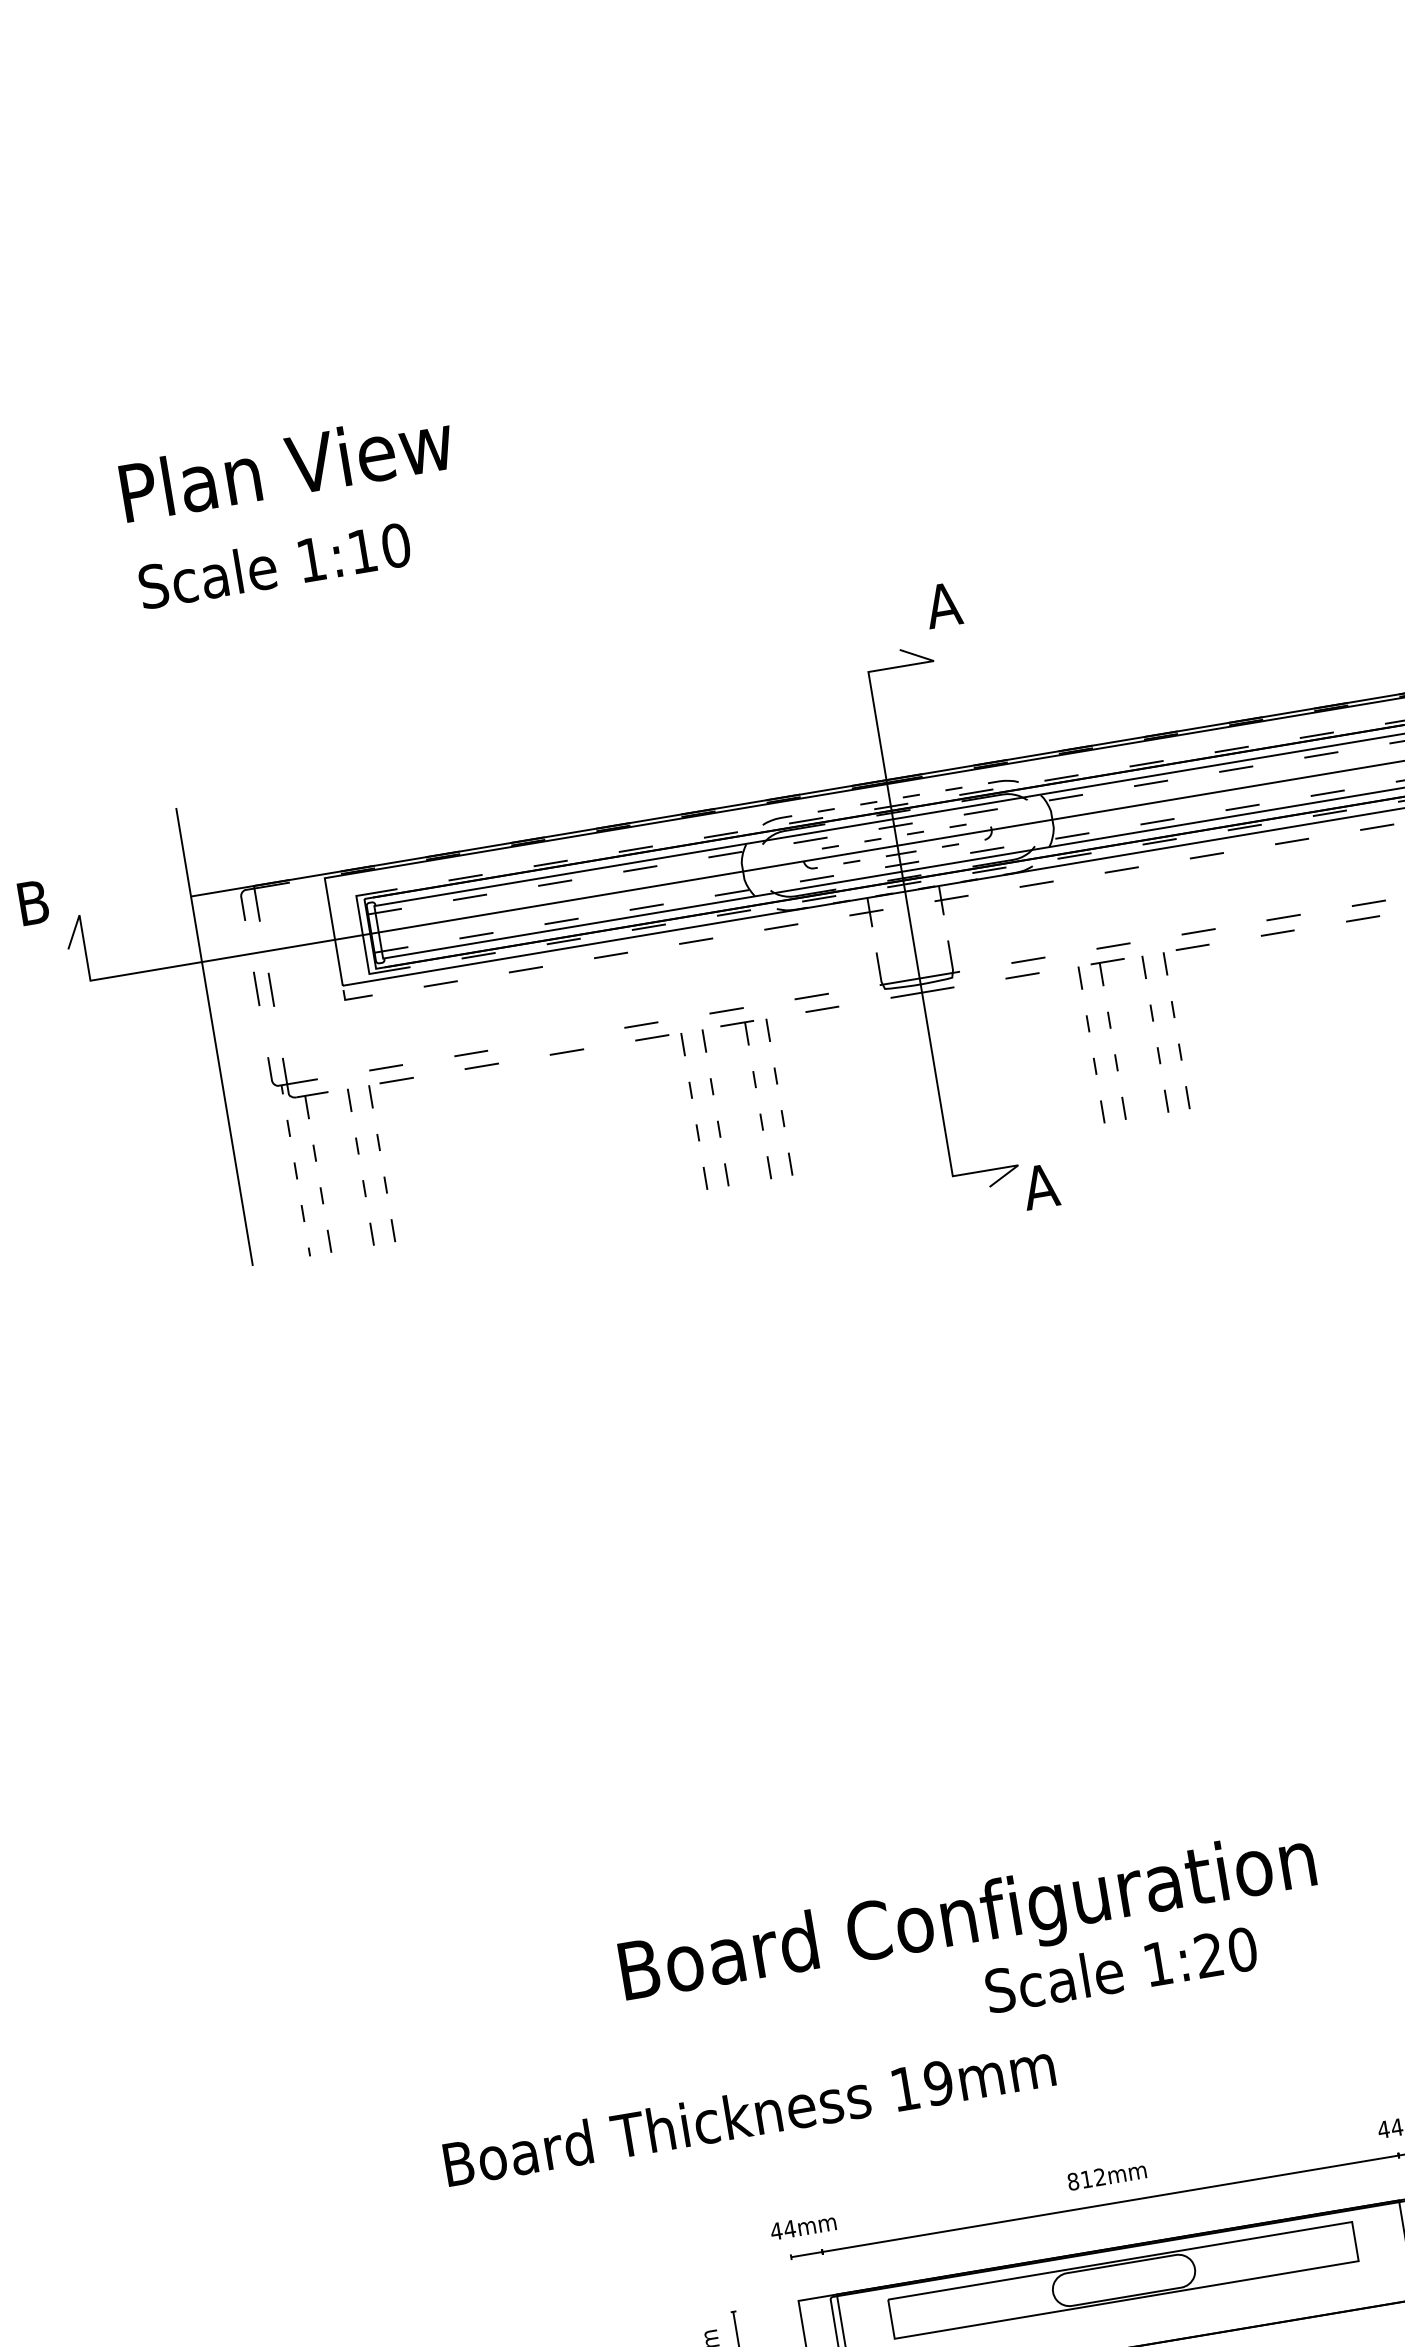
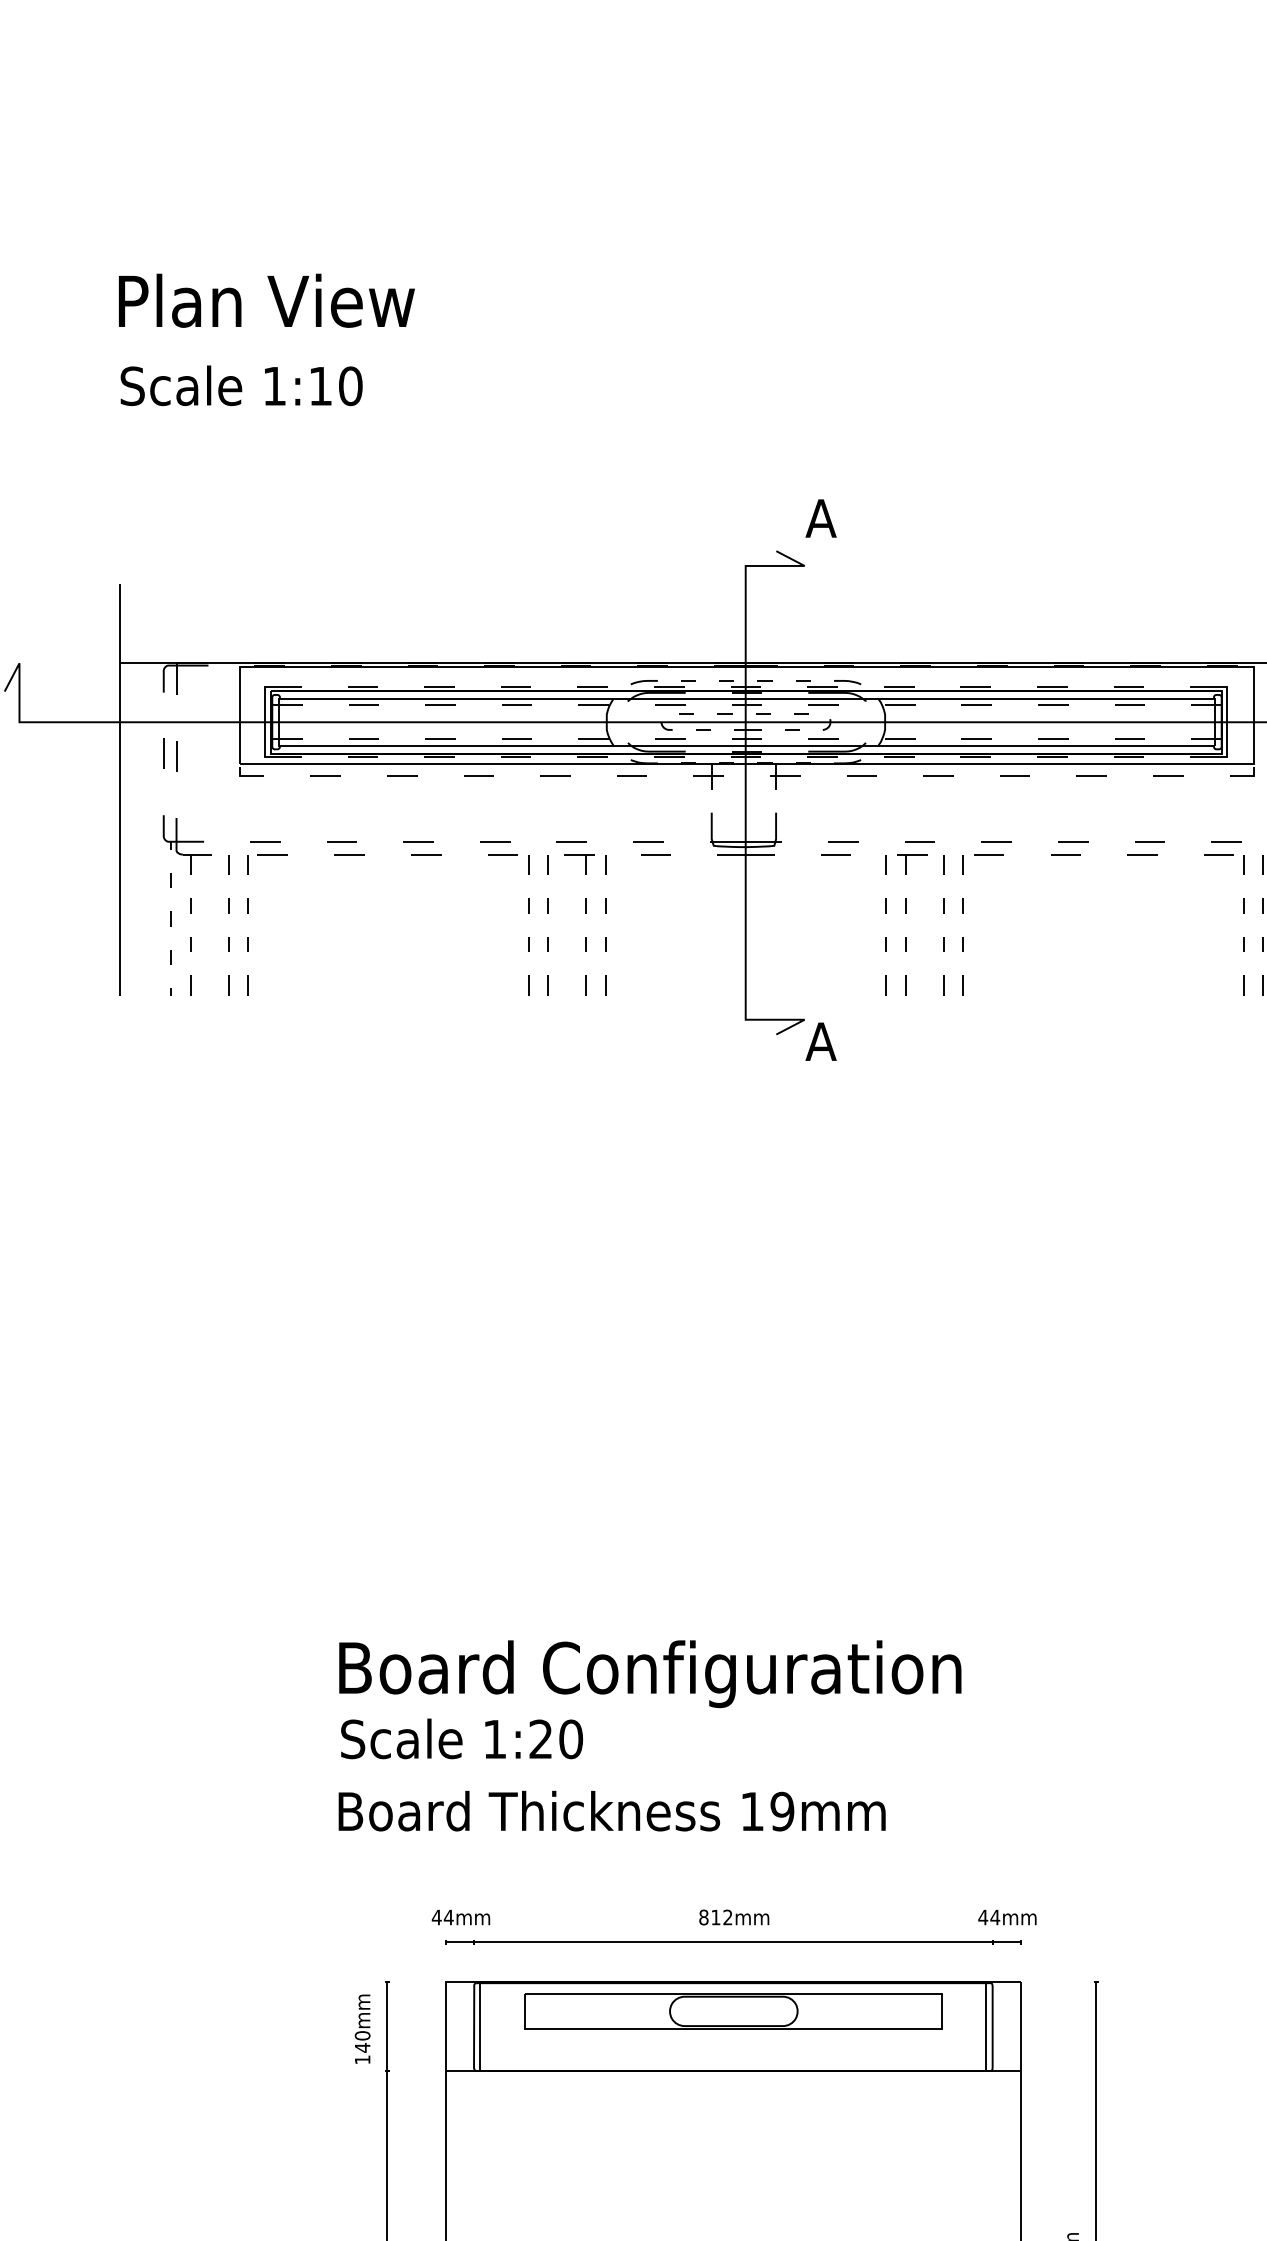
line: (556, 1039) -> (418, 841), added
text: (1120, 1969) -> (461, 1738), moved
text: (748, 2113) -> (611, 1810), moved

